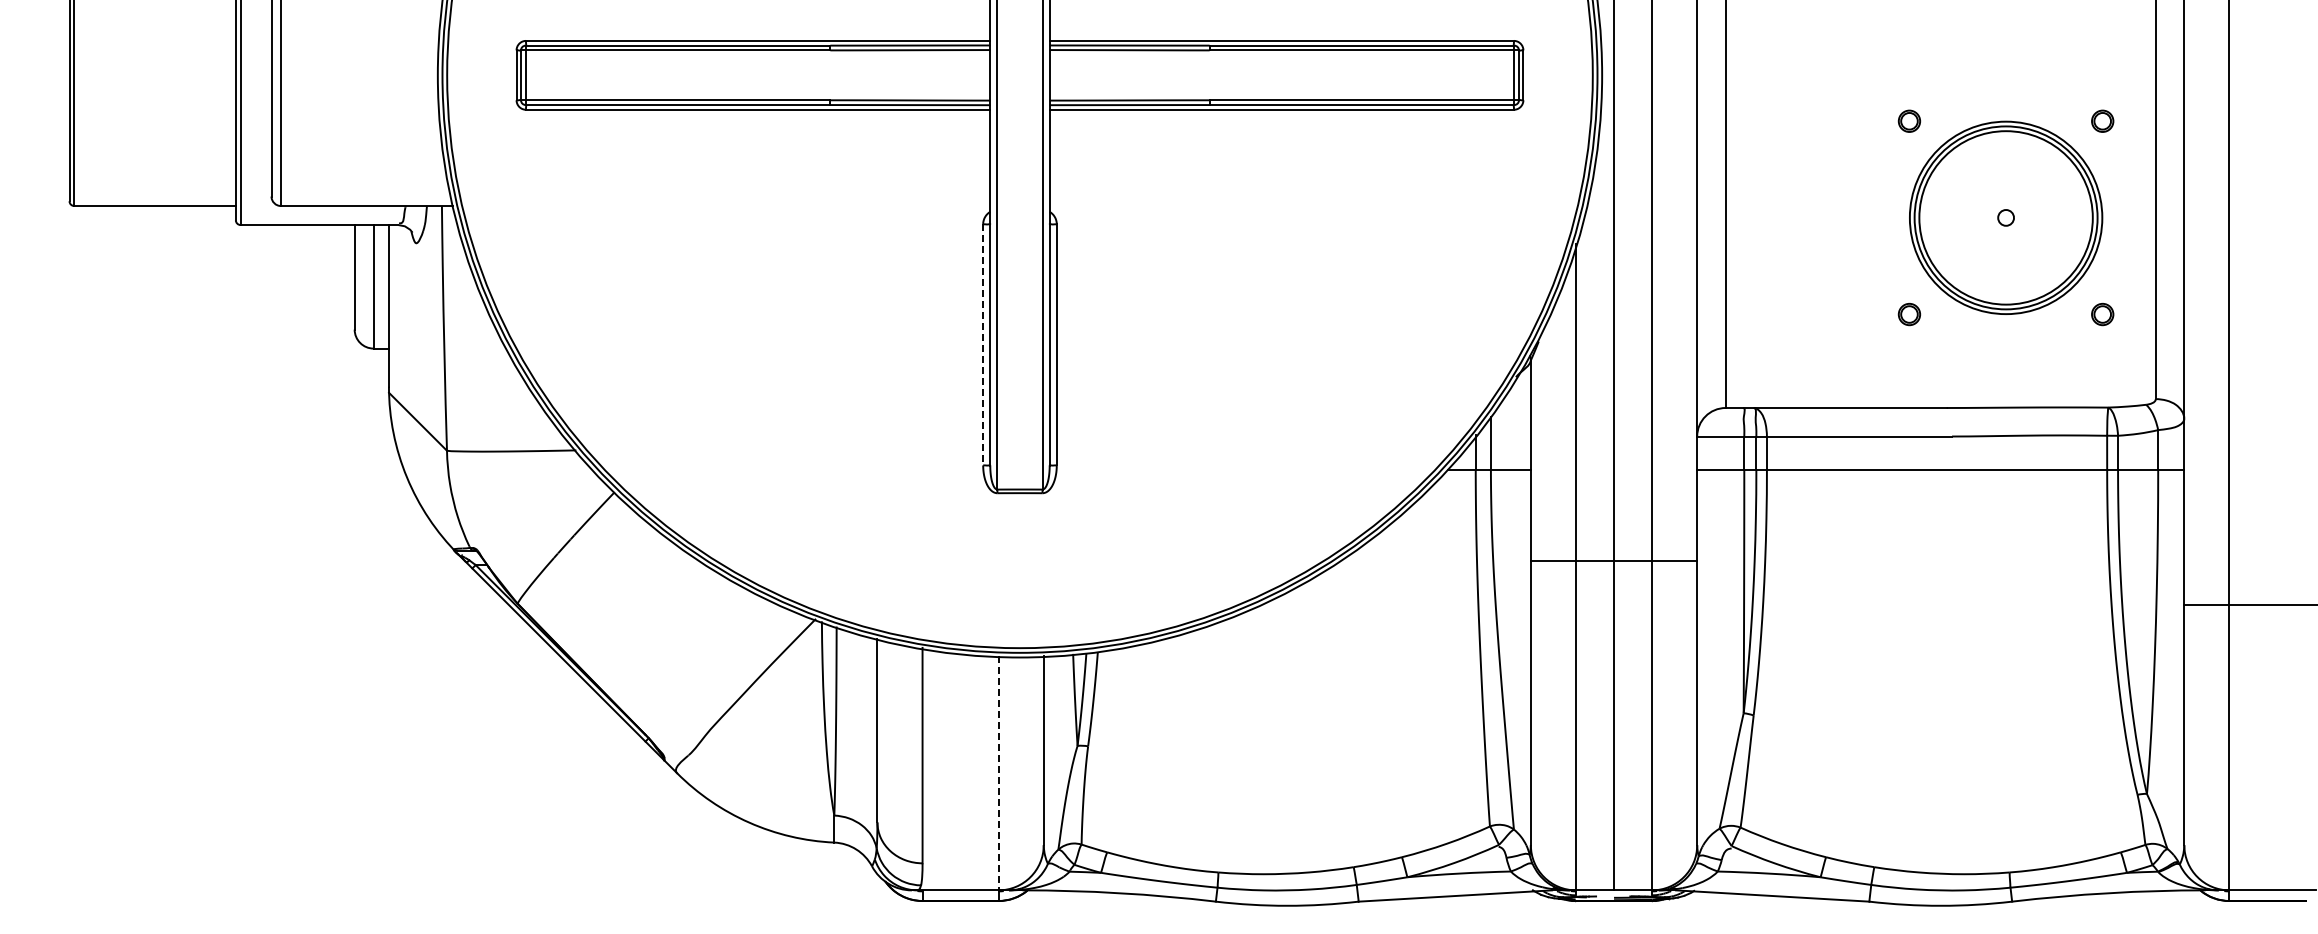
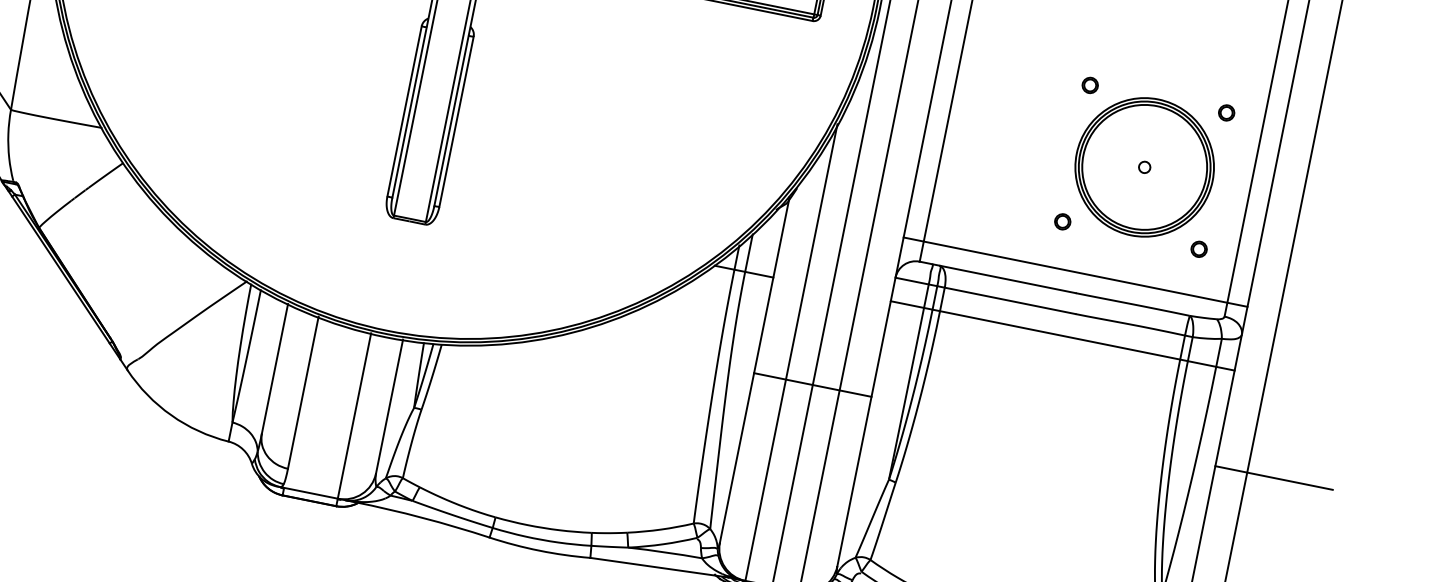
line: (983, 344) -> (404, 111), dashed -> solid
line: (1940, 379) -> (1075, 272), added
line: (1613, 561) -> (812, 385), moved
line: (998, 773) -> (354, 416), dashed -> solid

